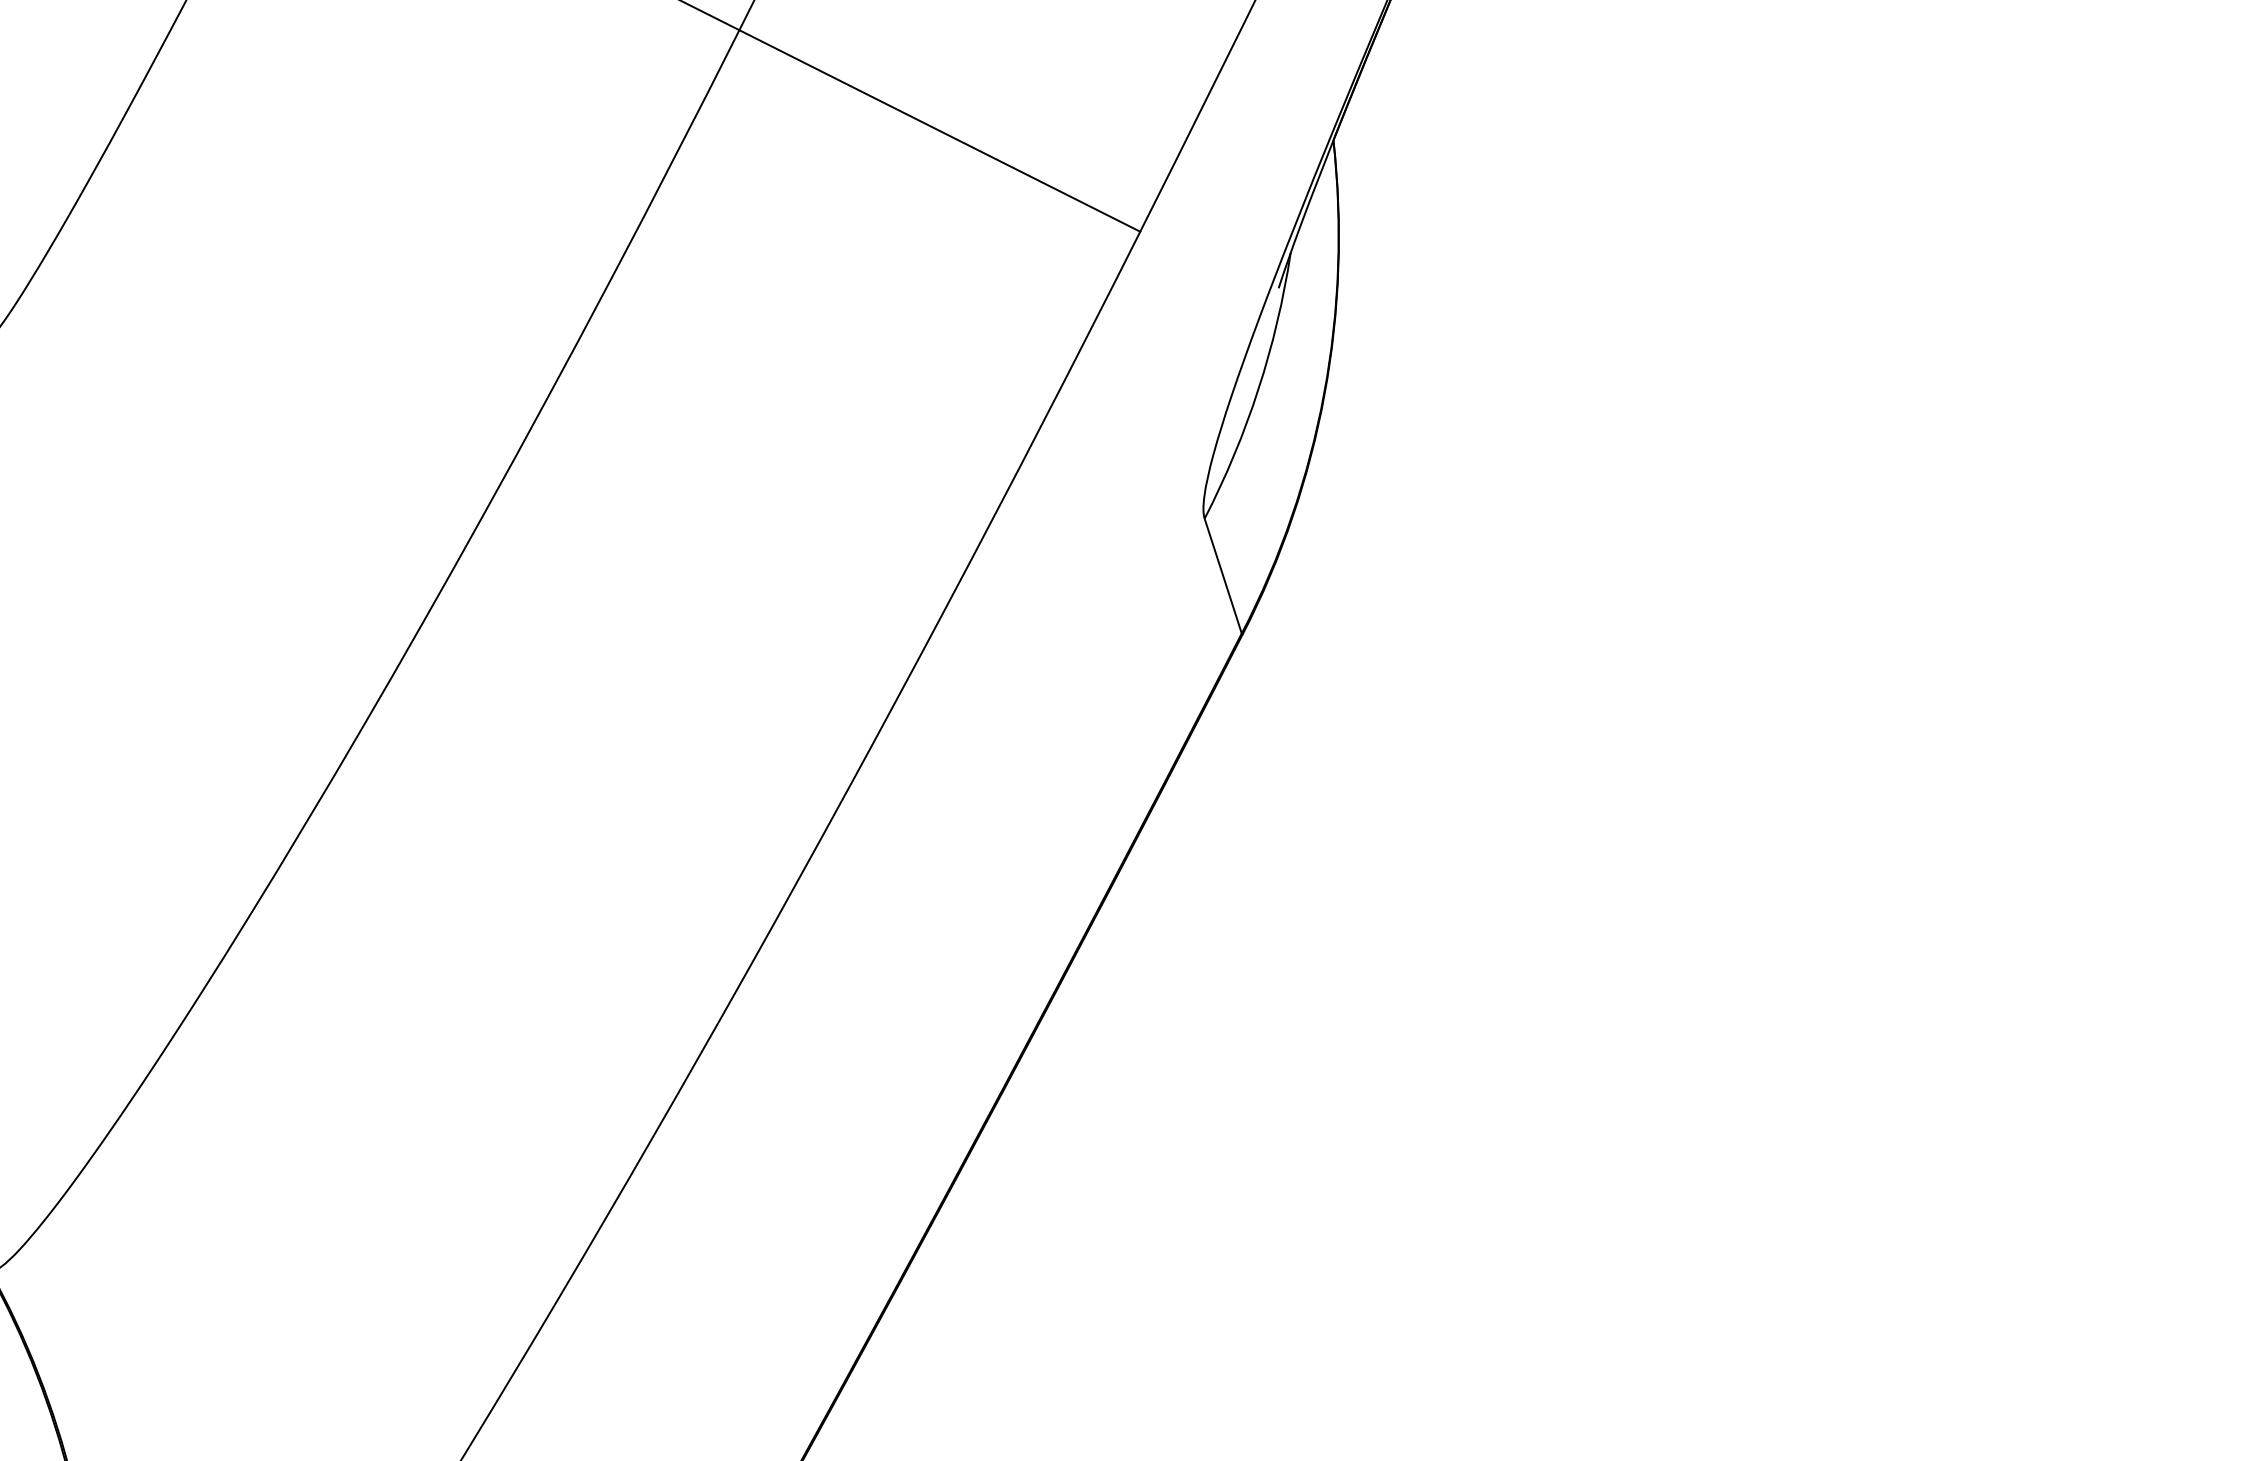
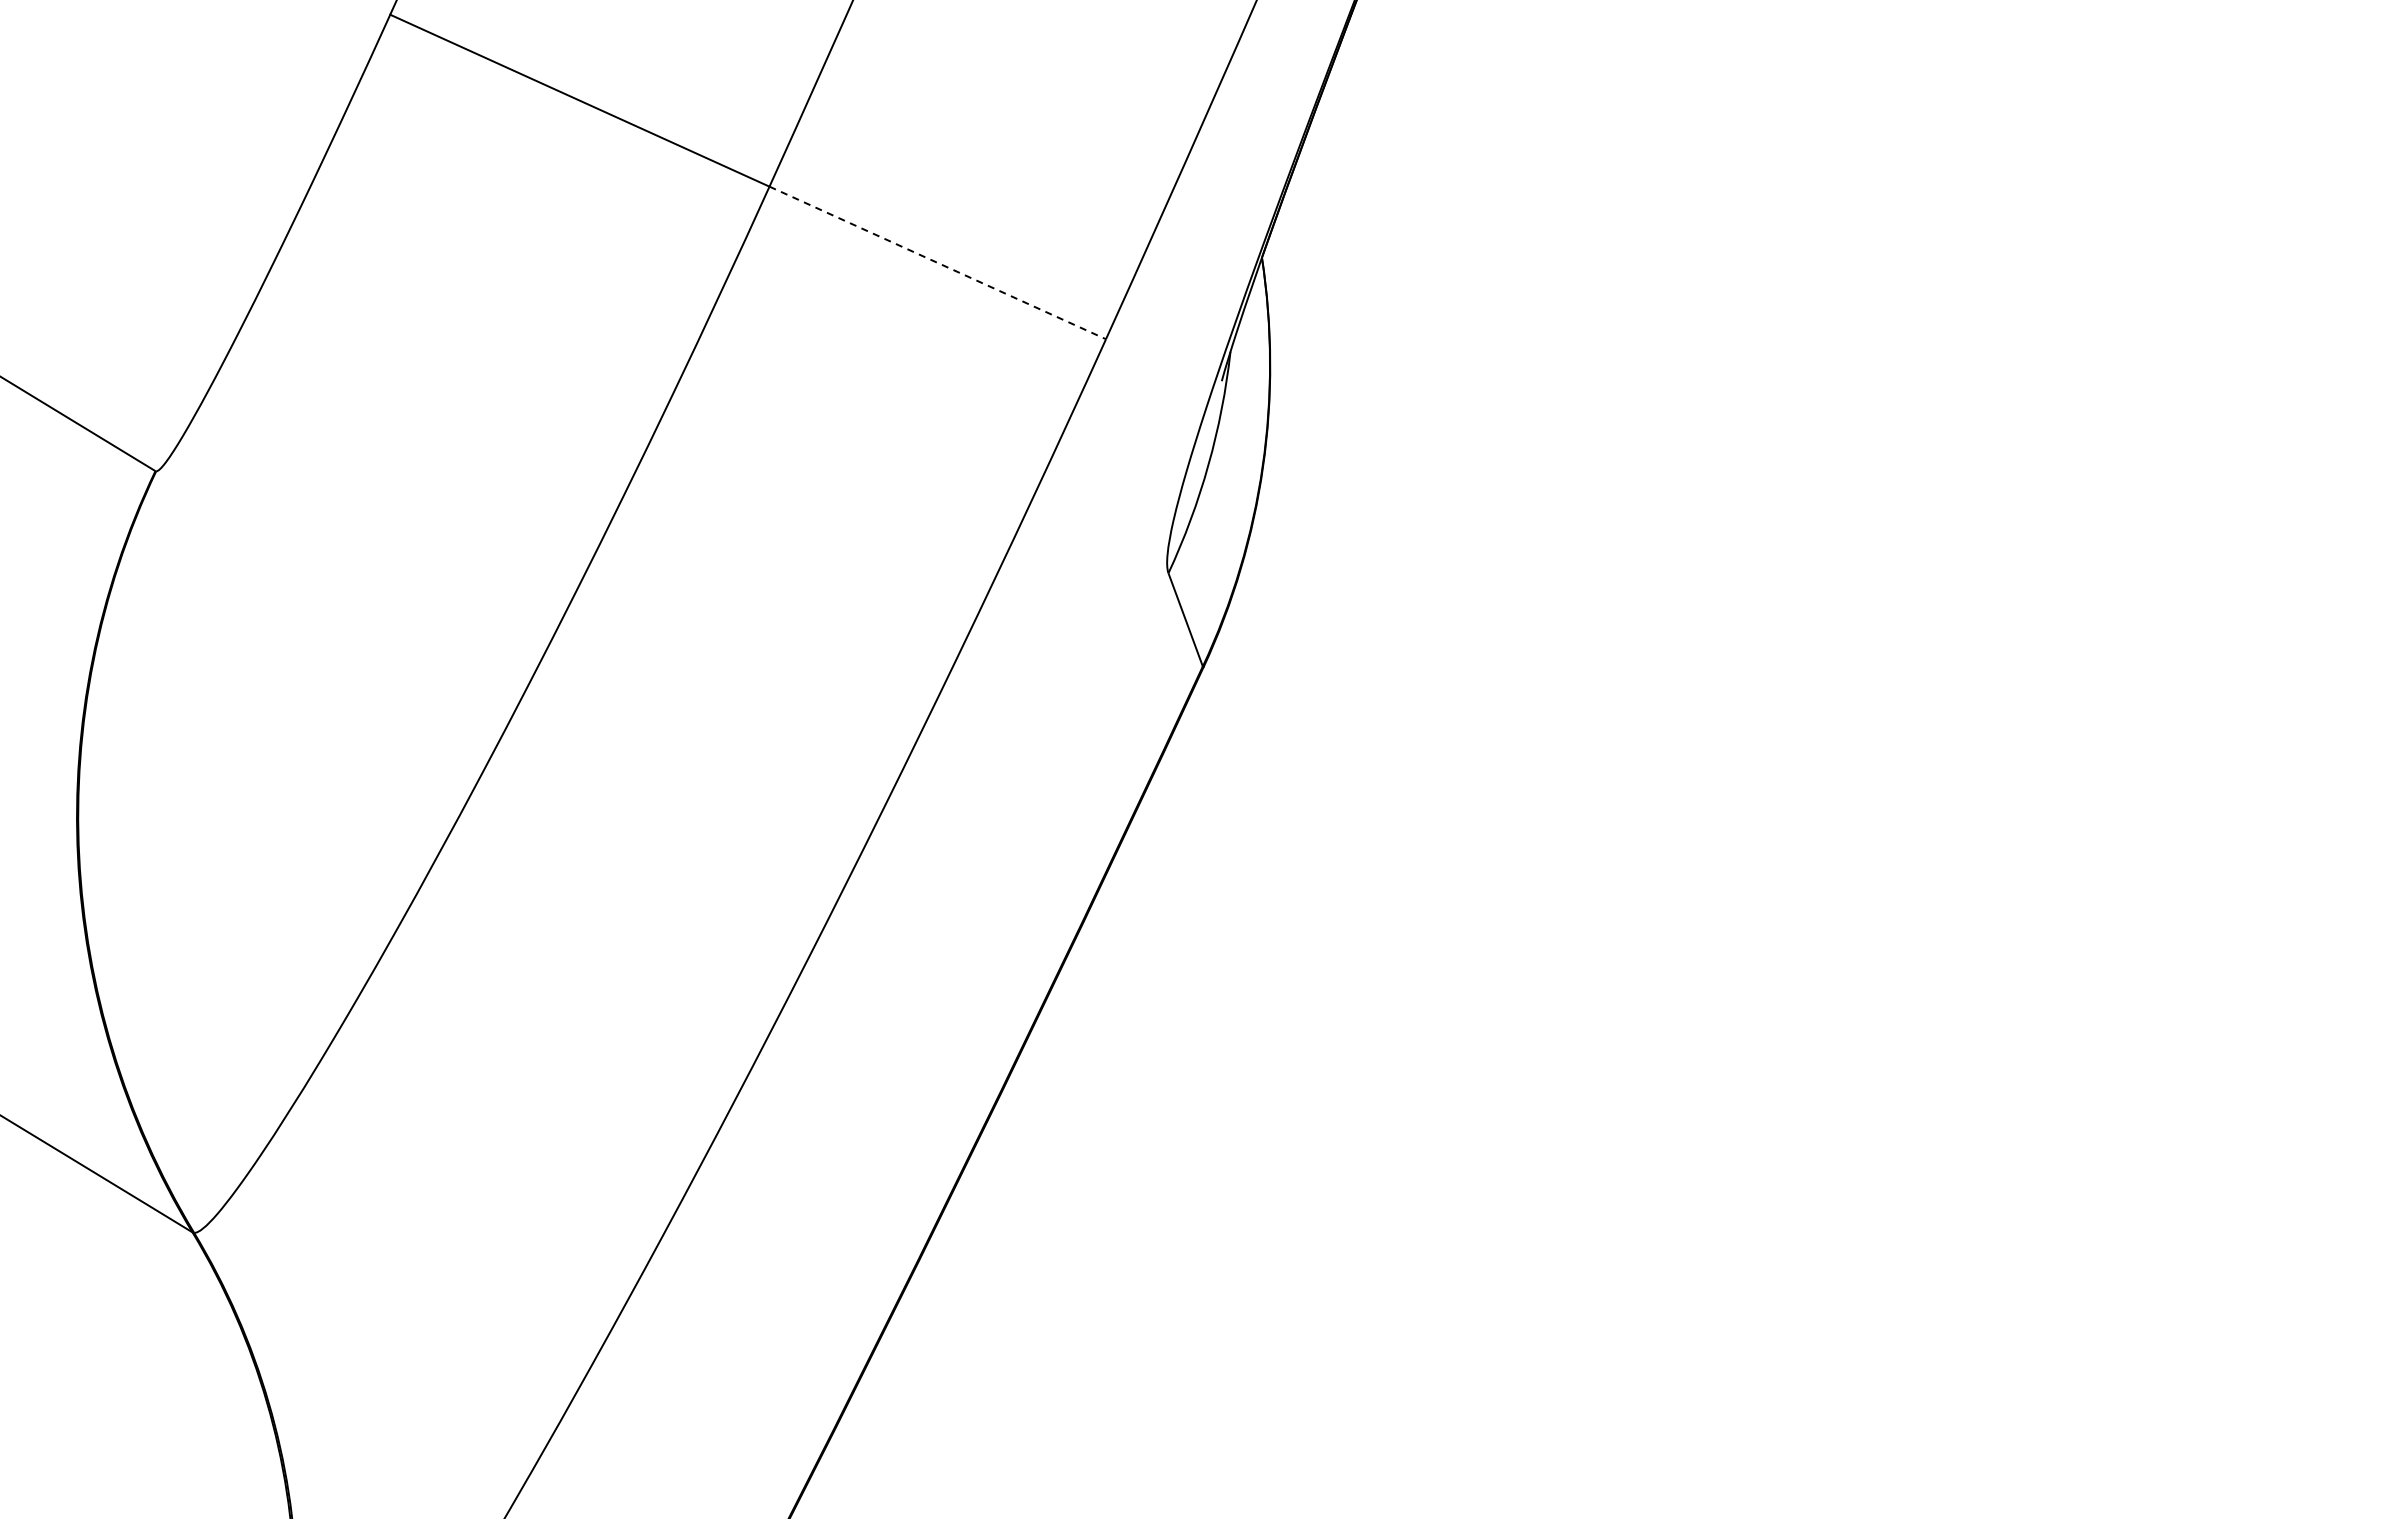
line: (939, 130) -> (937, 262), solid -> dashed

